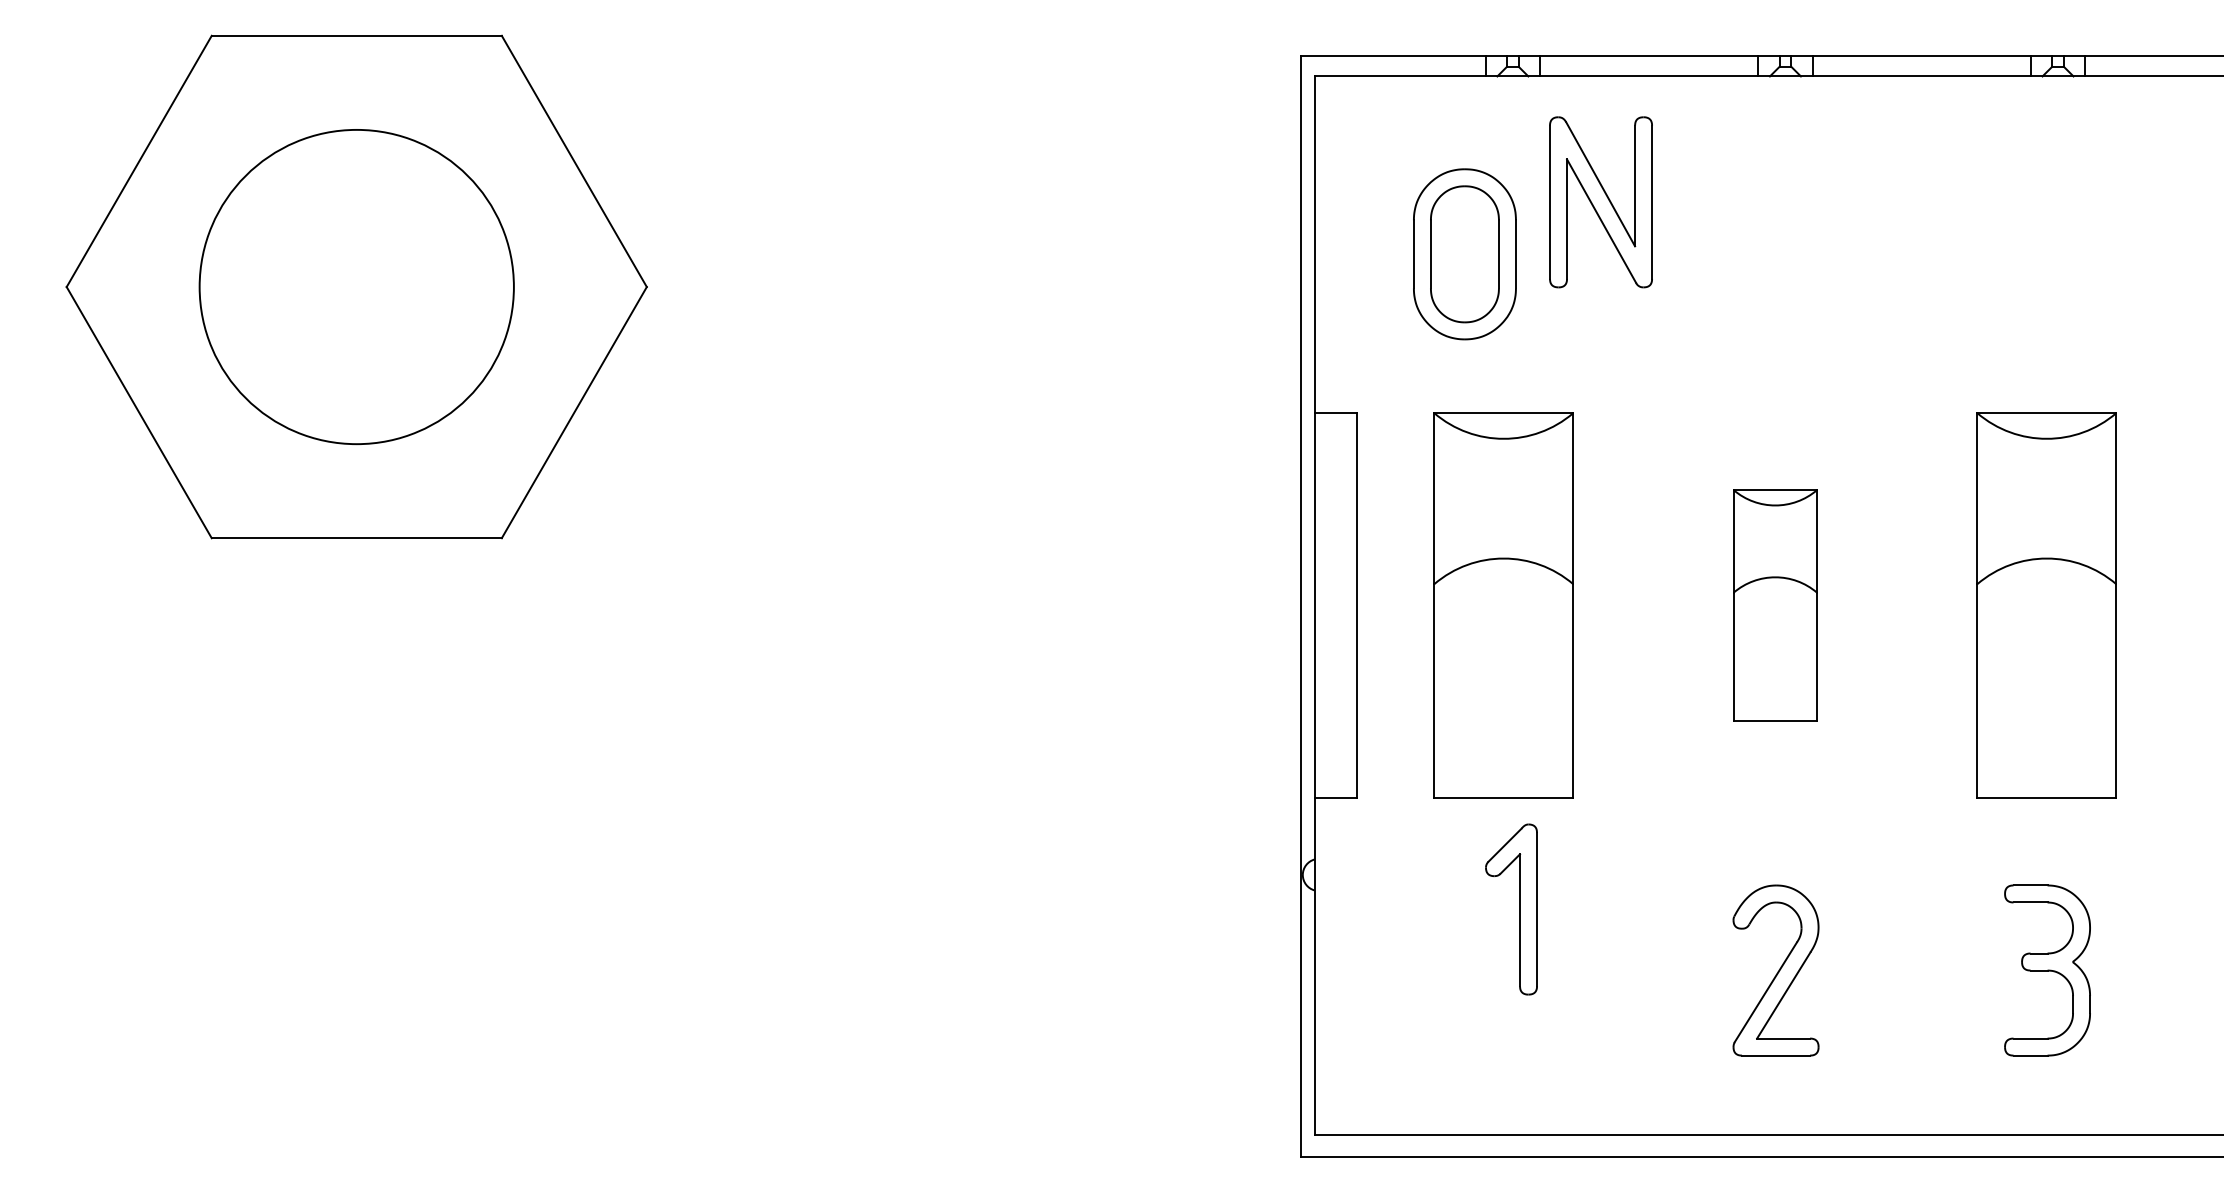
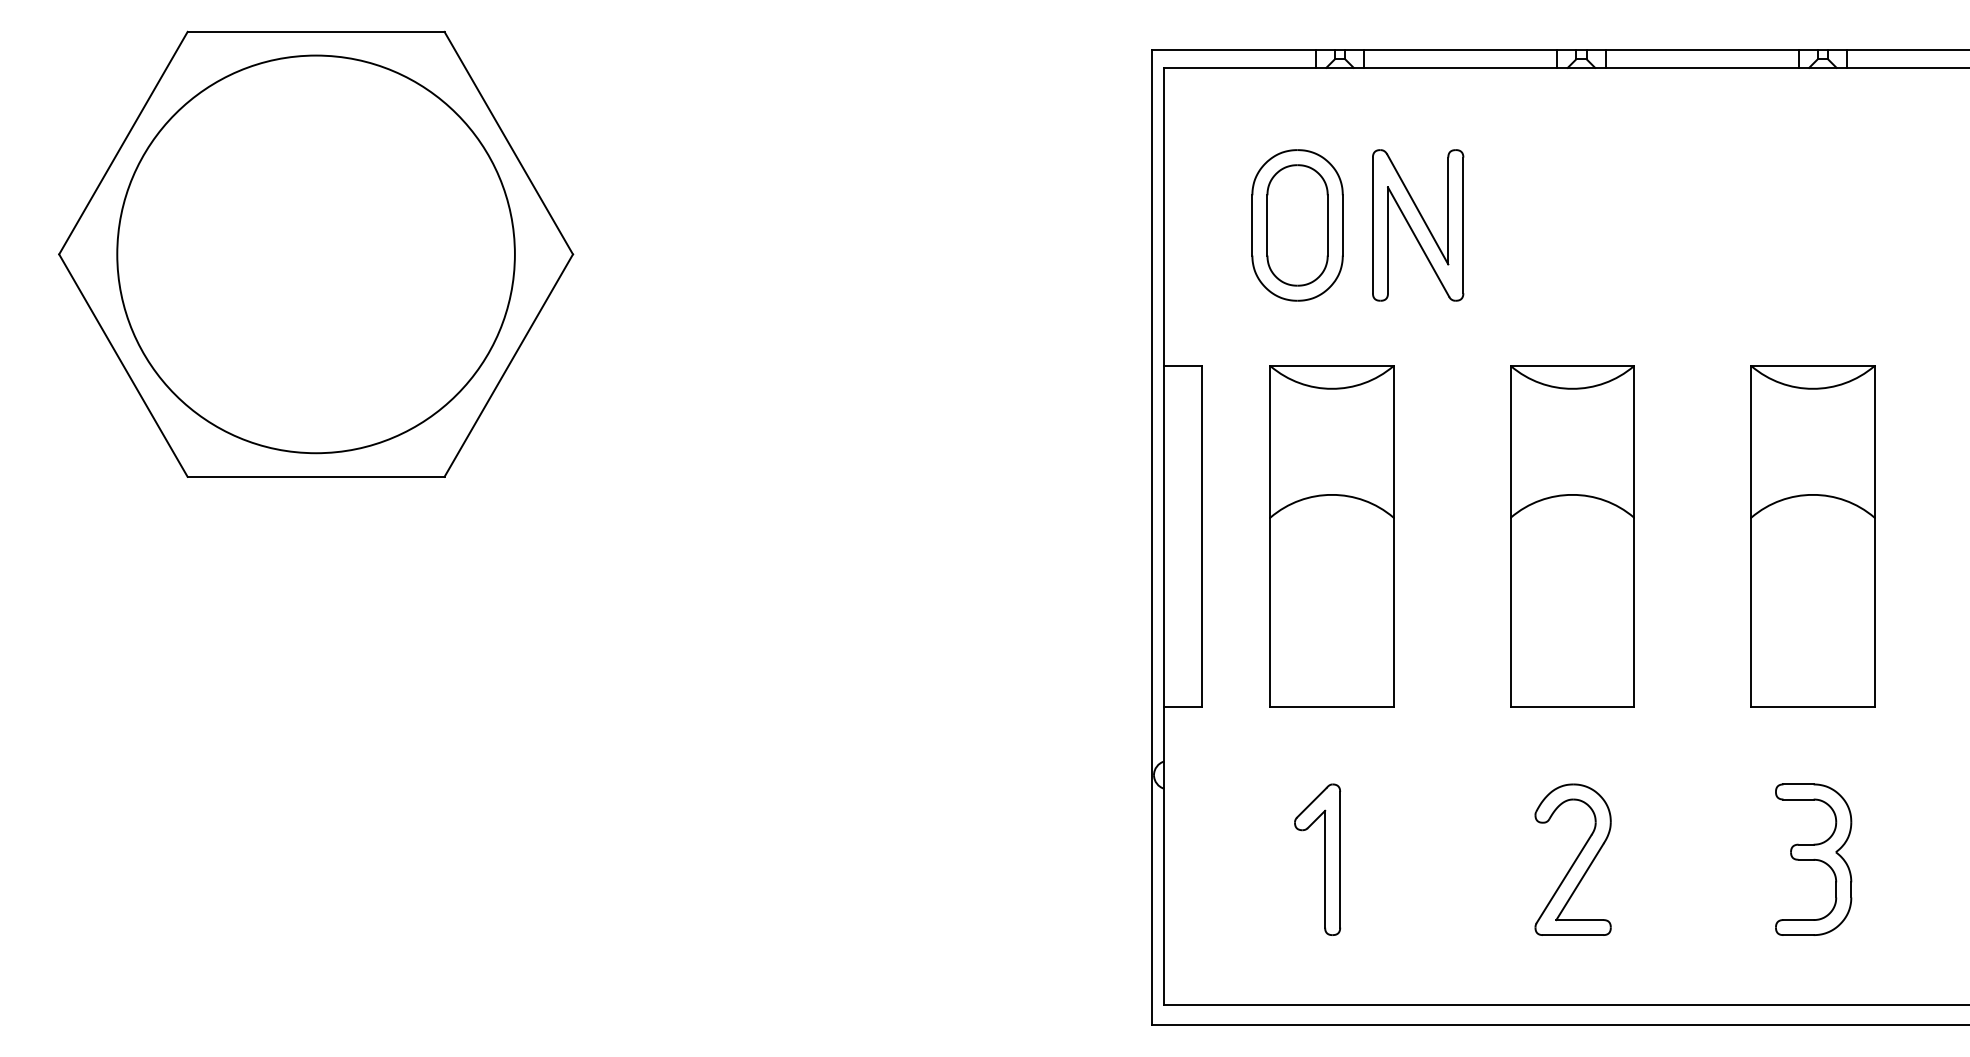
part: (1600, 202) -> (1417, 225), moved
circle: (356, 286) -> (315, 253), size x1.43
part: (1775, 605) -> (1572, 536), size x1.67
part: (1519, 909) -> (1324, 859), moved

